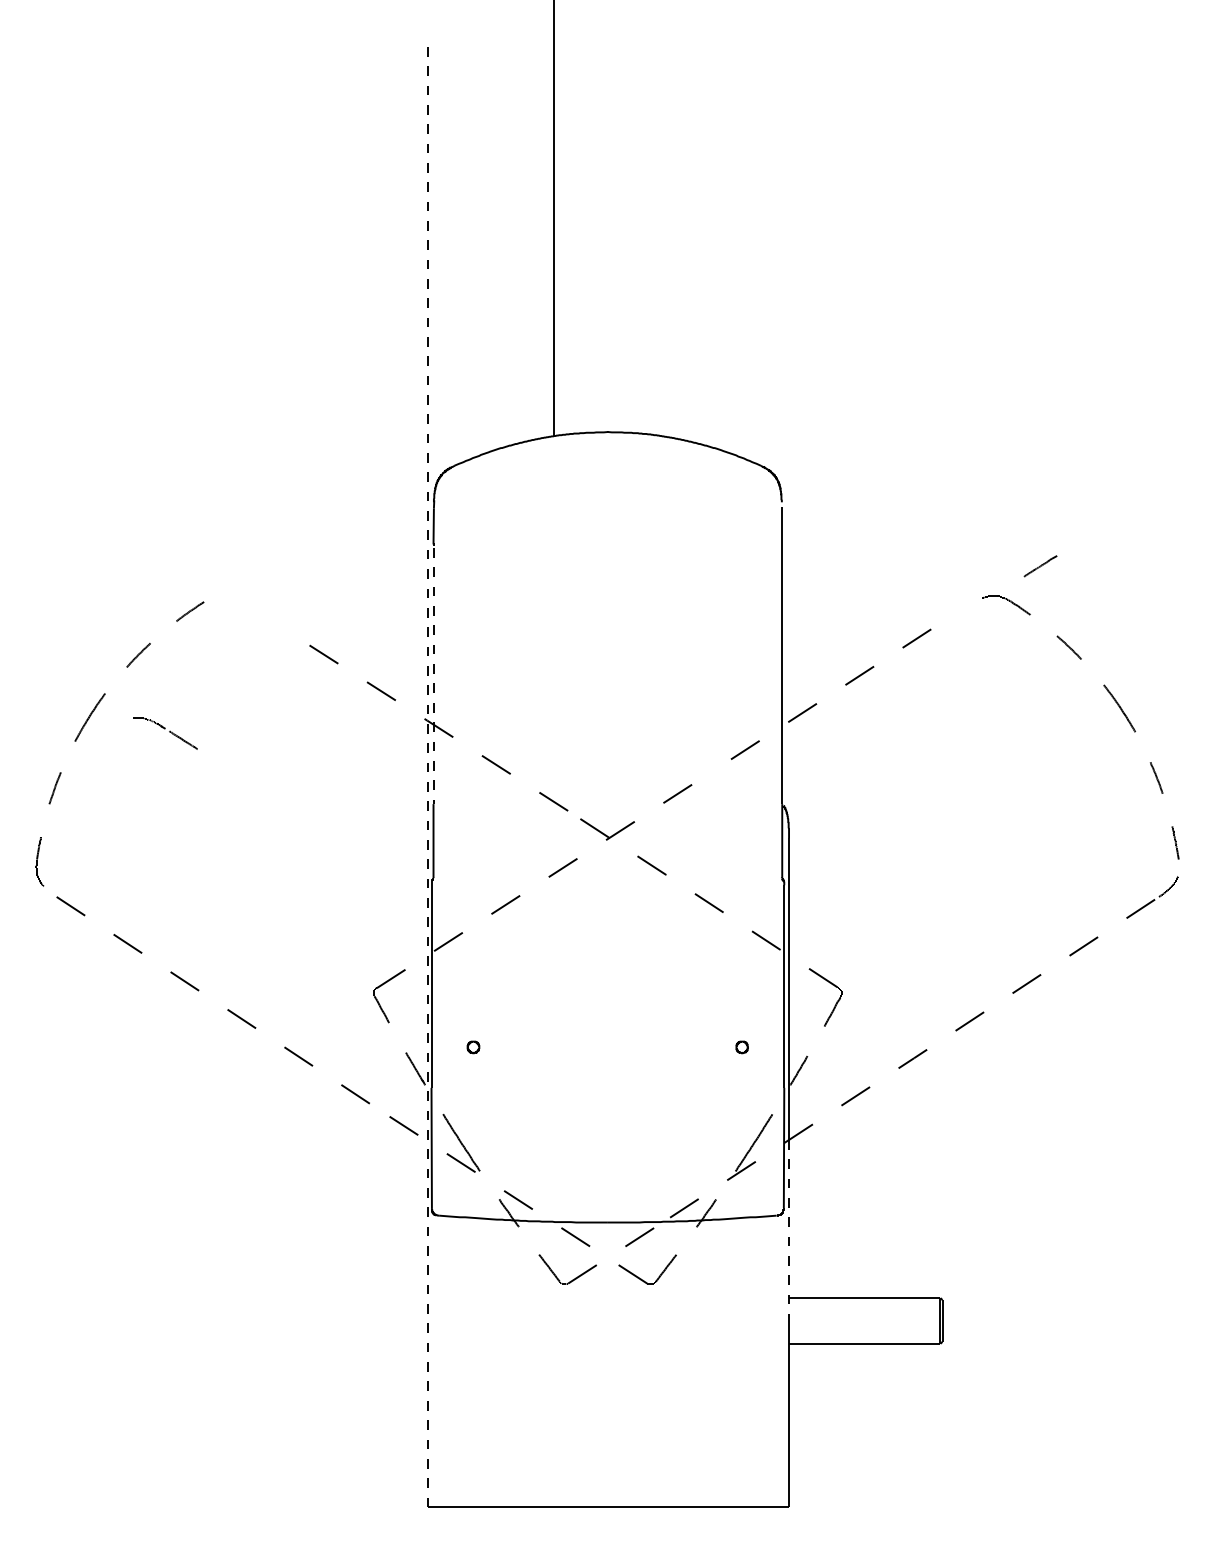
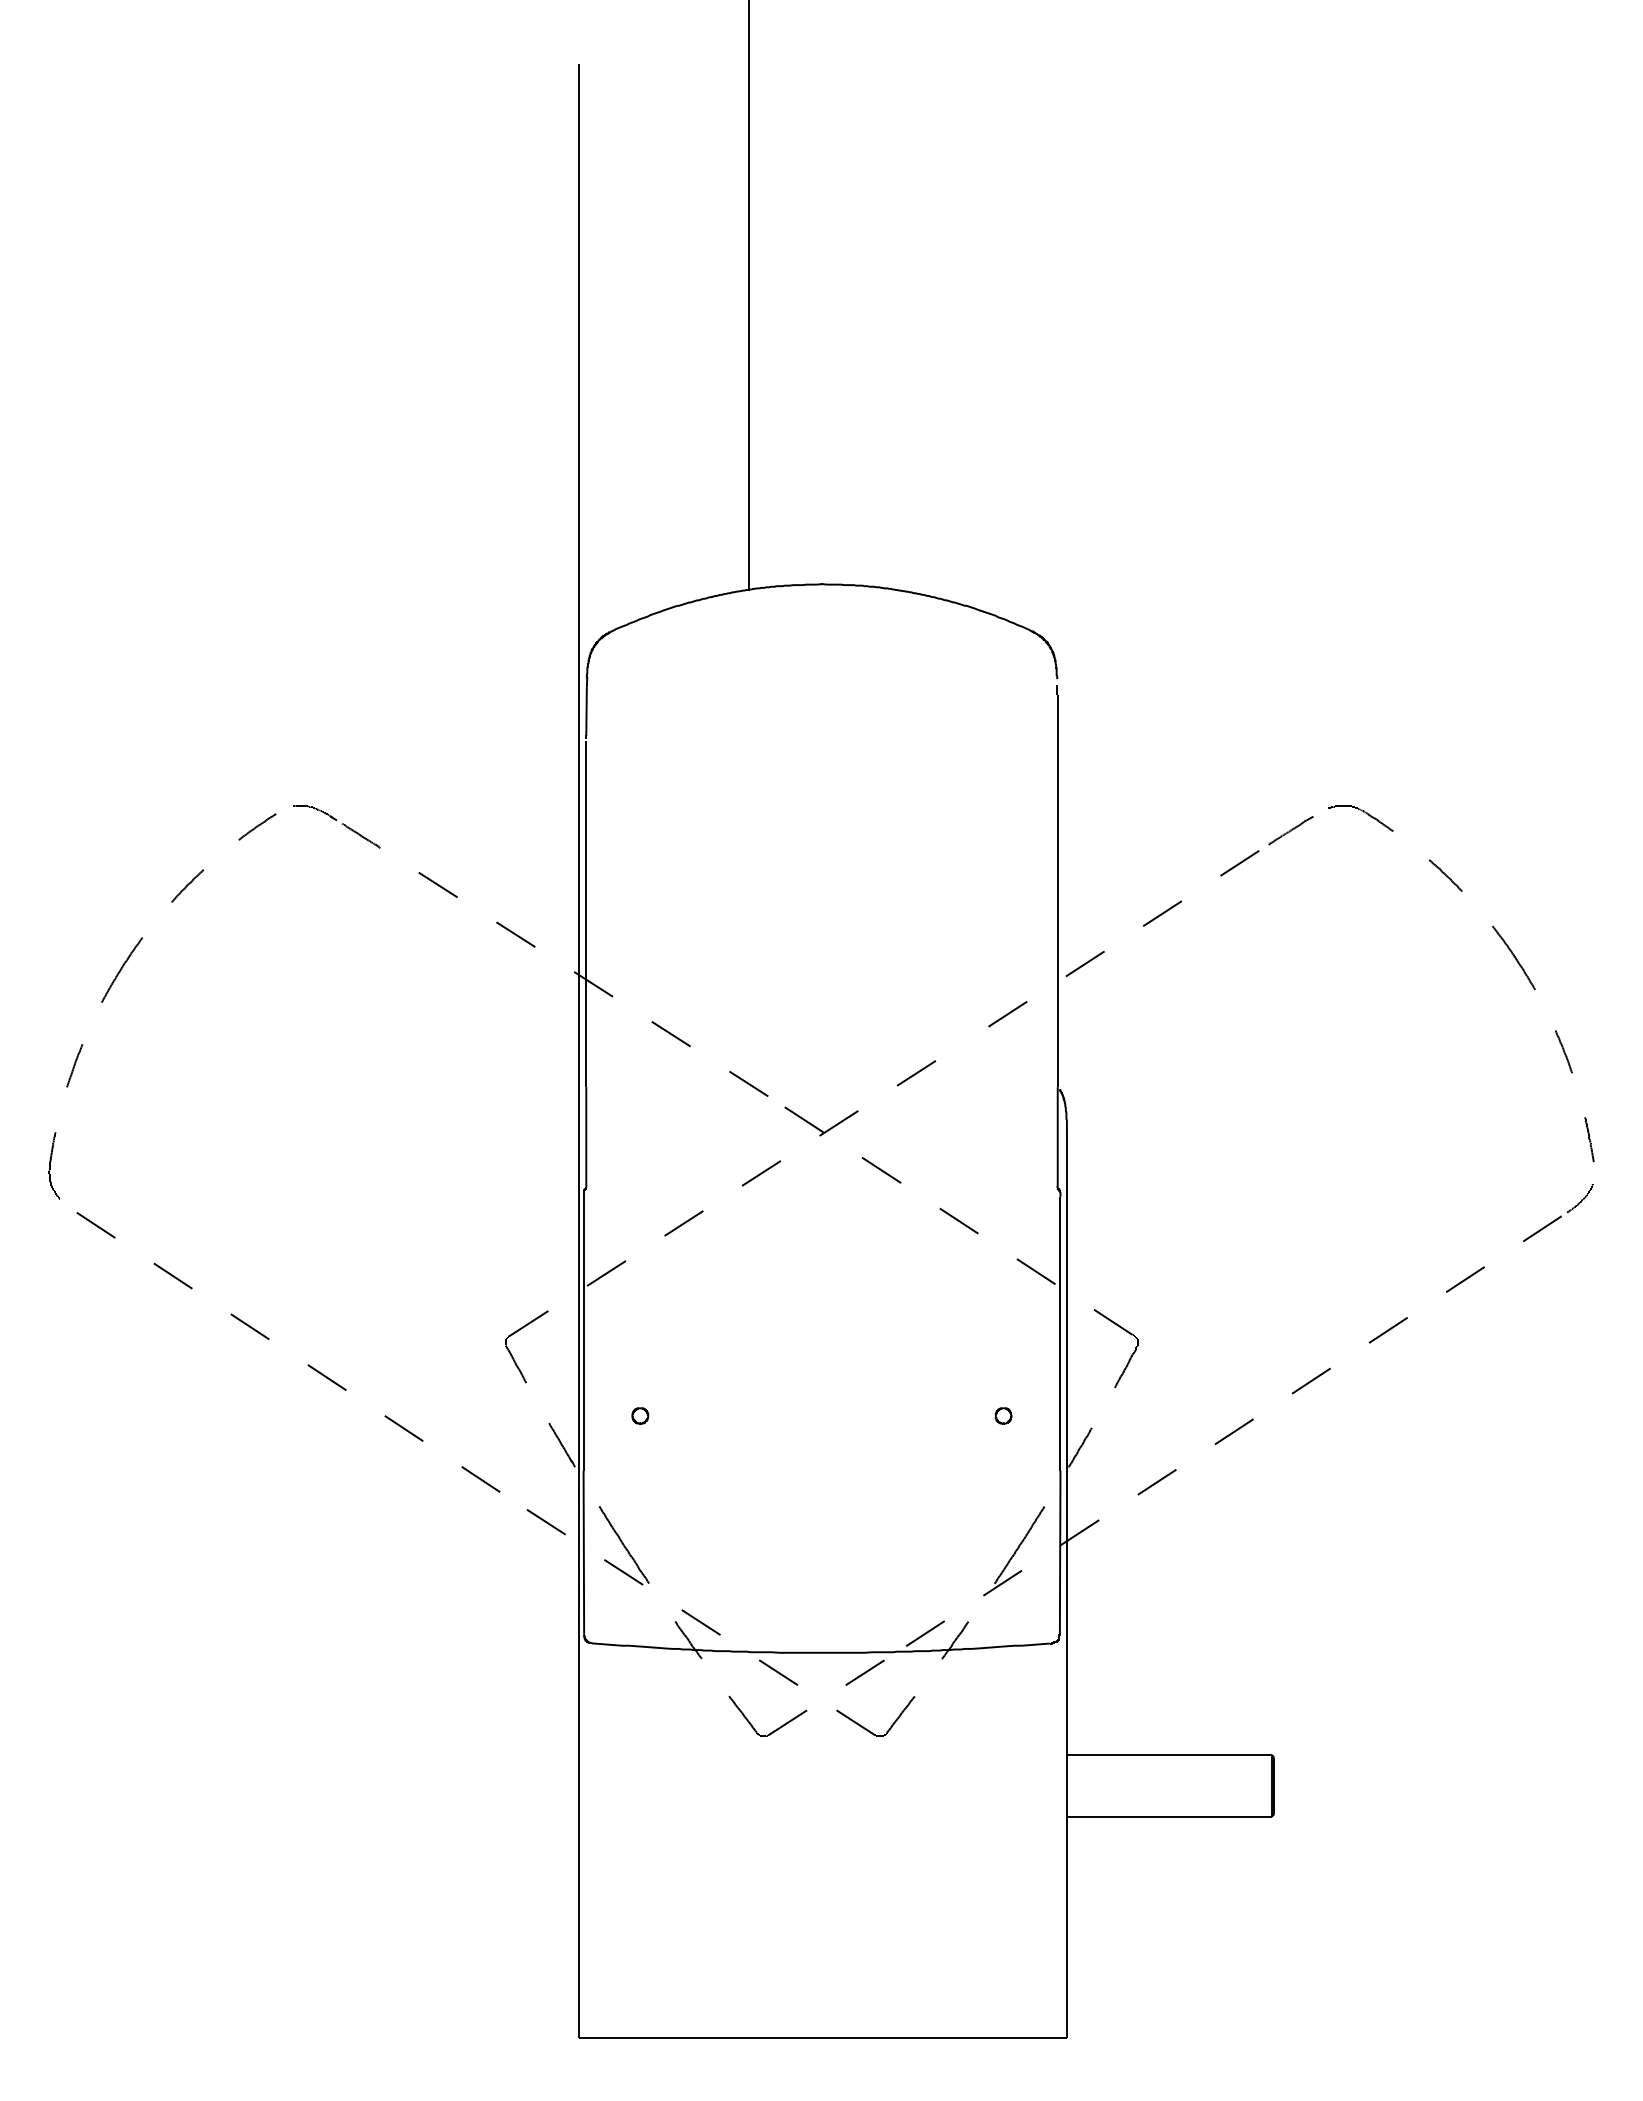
line: (1040, 566) -> (1290, 830), moved
line: (433, 676) -> (586, 914), dashed -> solid
part: (165, 733) -> (336, 826), moved
line: (428, 777) -> (579, 1051), dashed -> solid
line: (788, 1231) -> (1066, 1664), dashed -> solid

